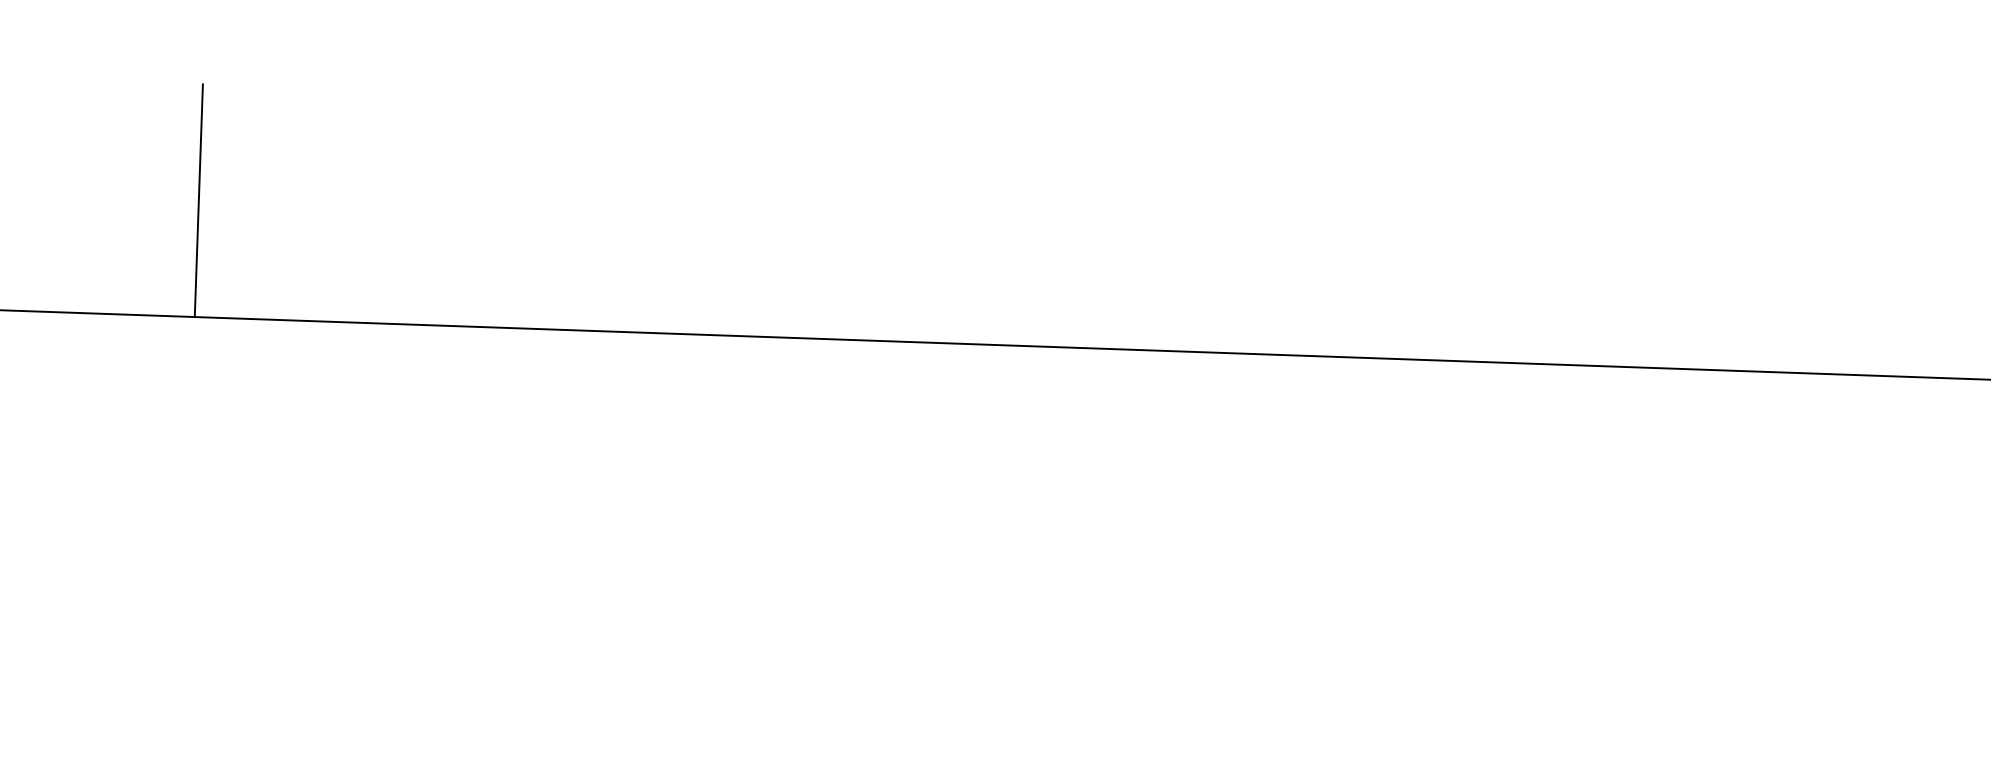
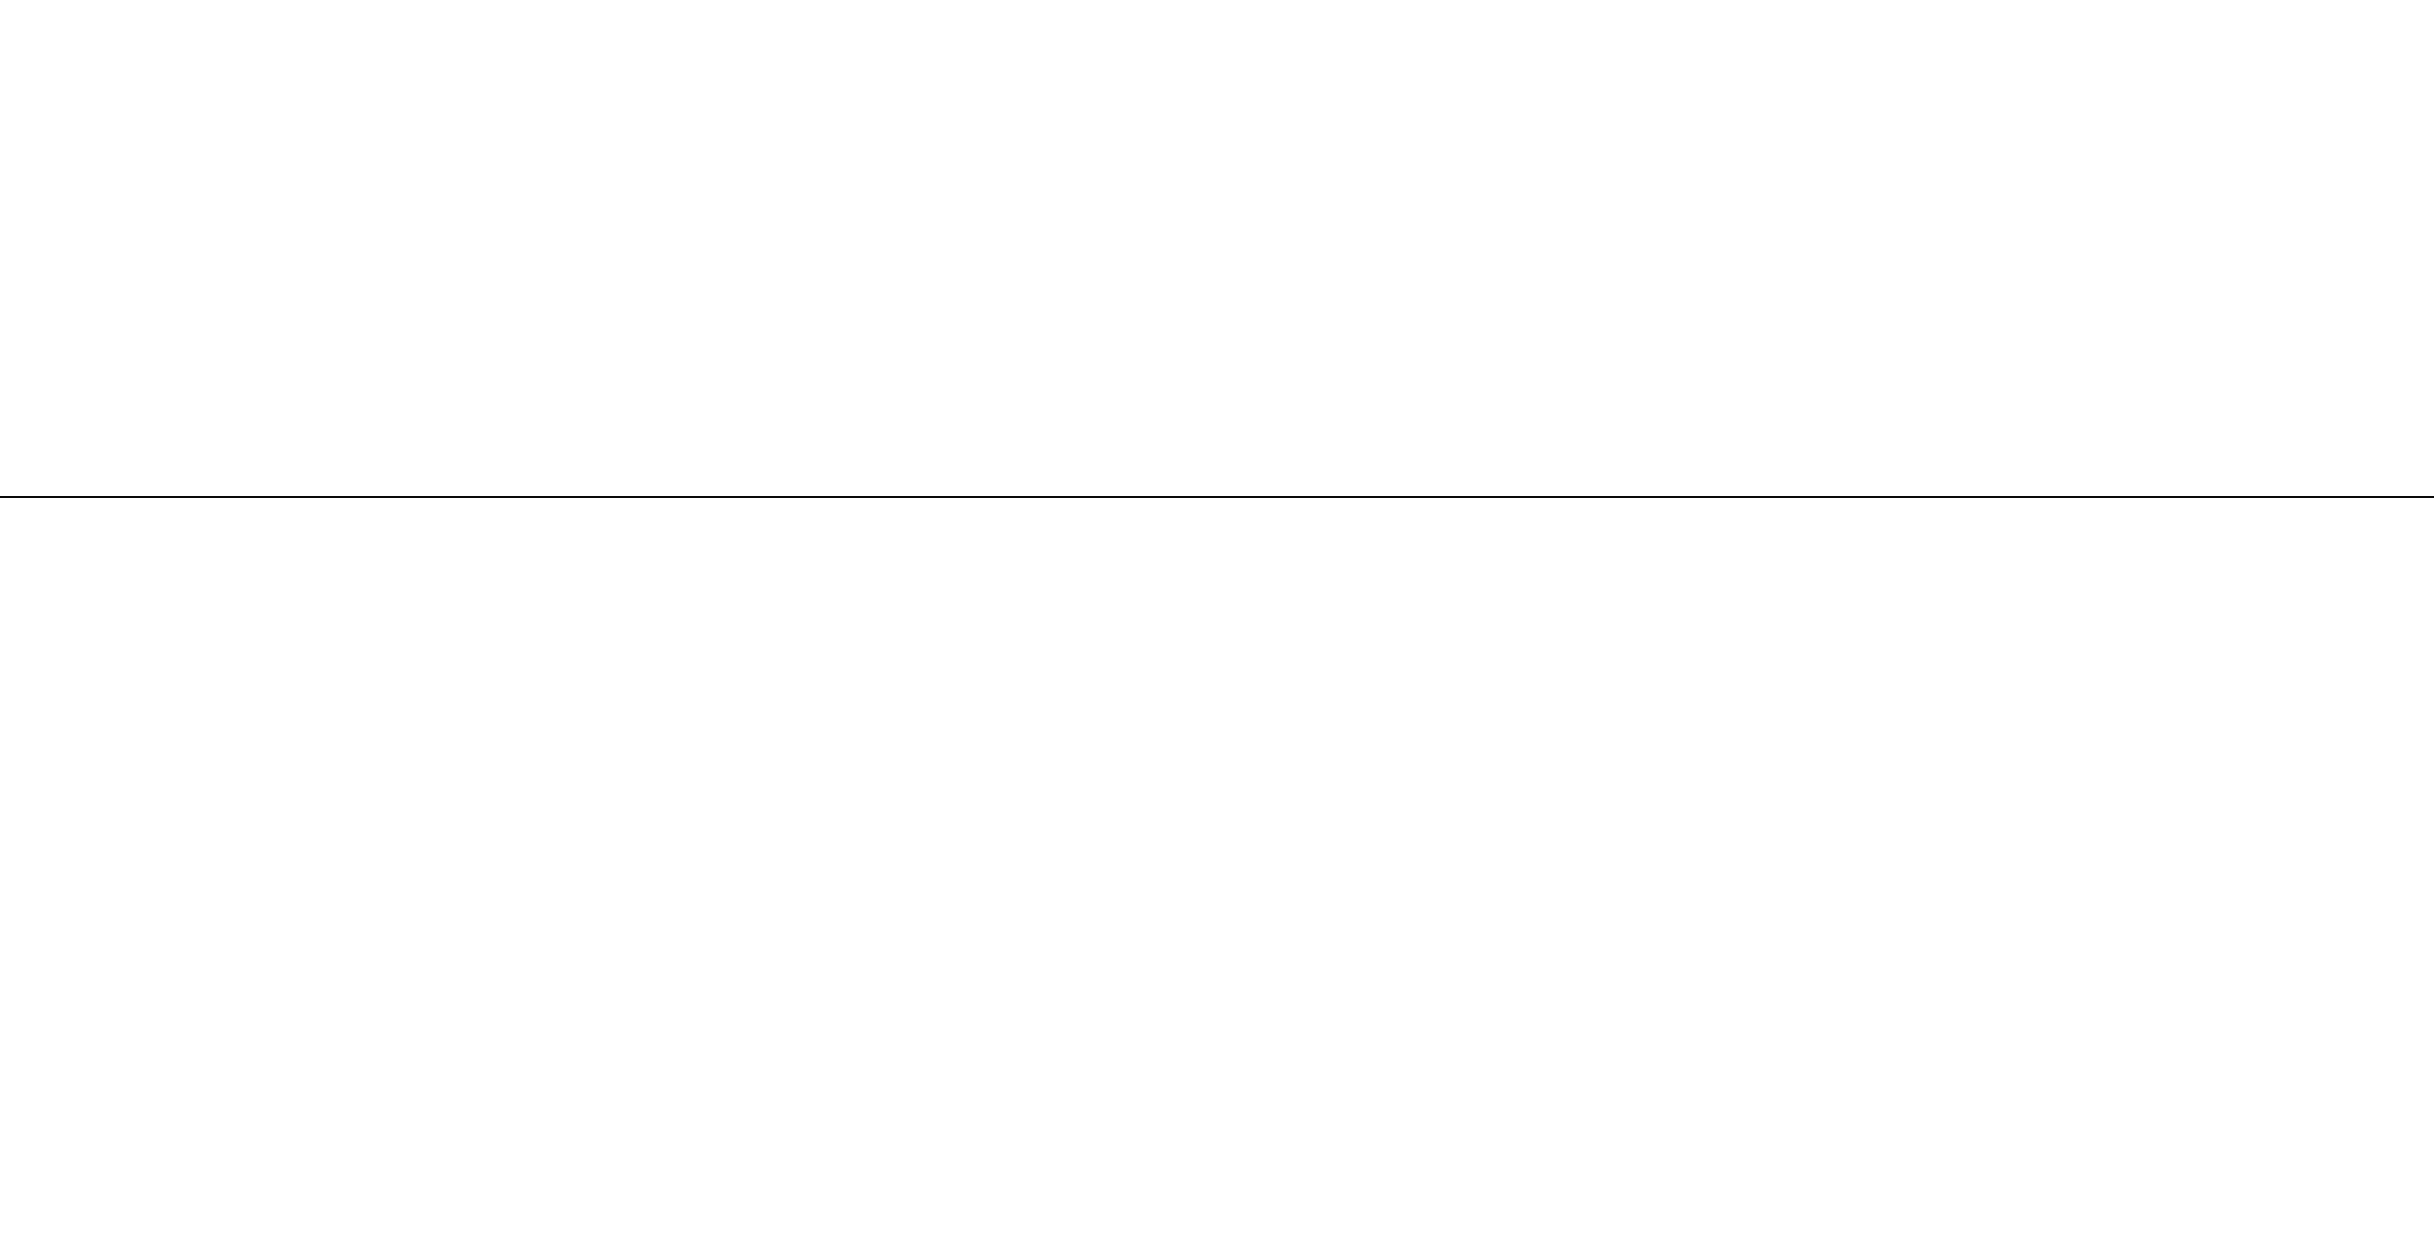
line: (198, 200) -> (76, 355), removed

